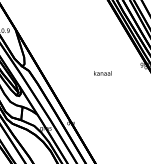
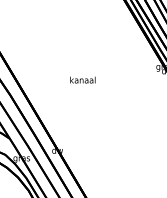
text: (102, 73) -> (82, 80), moved

